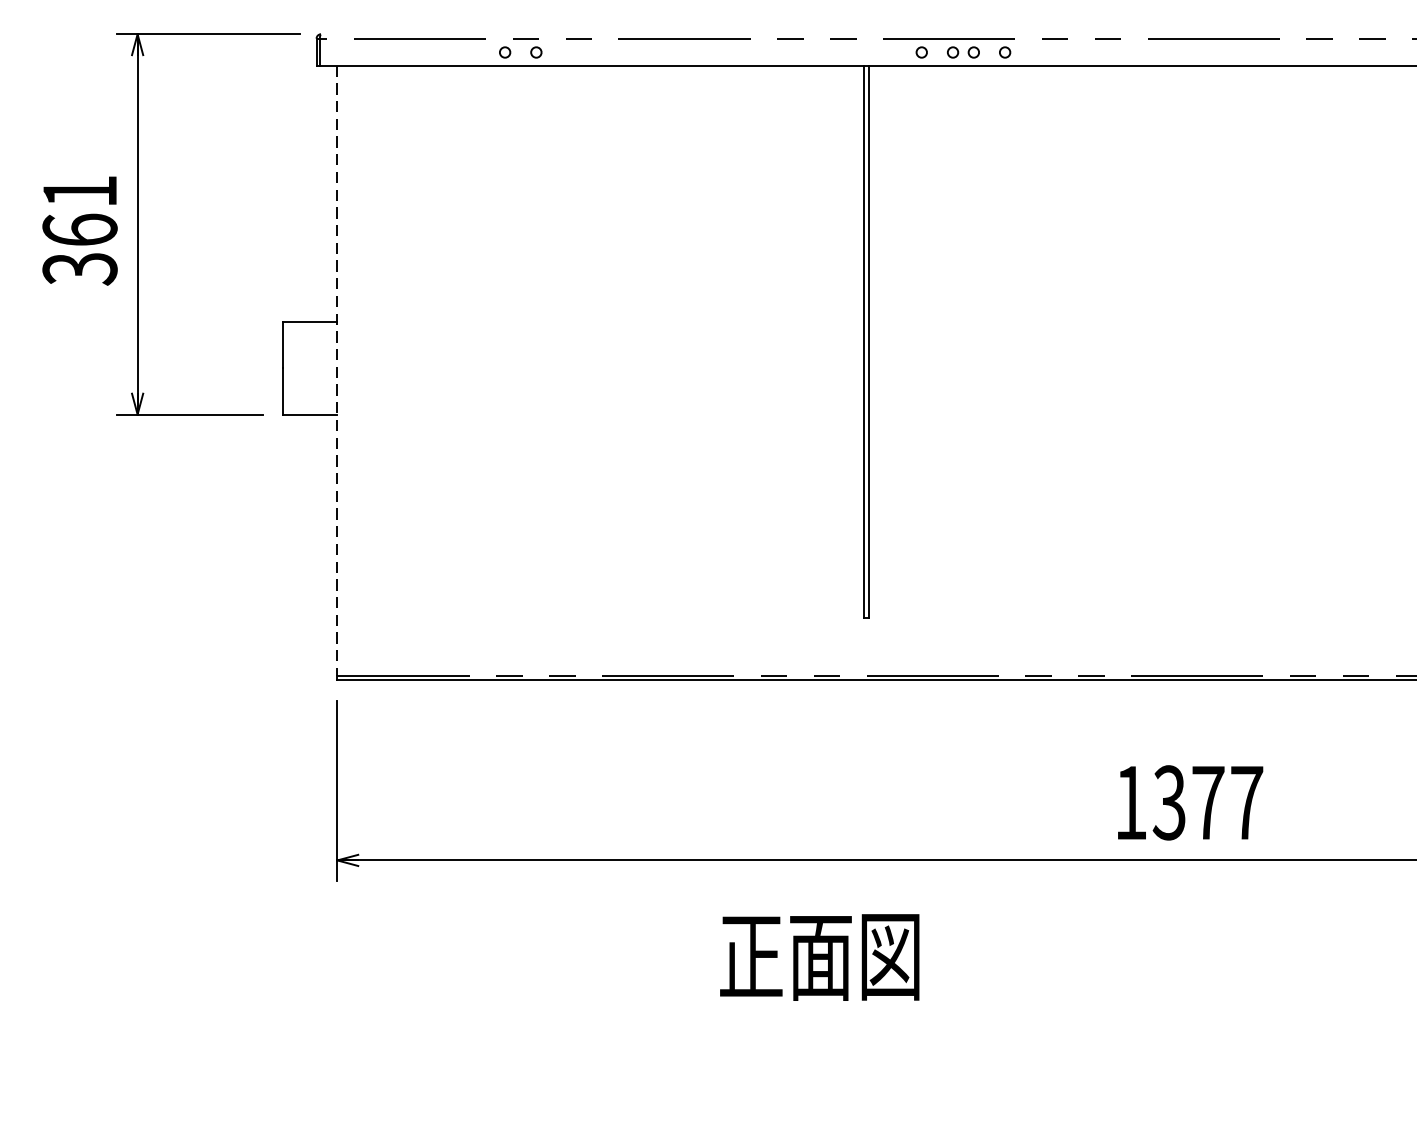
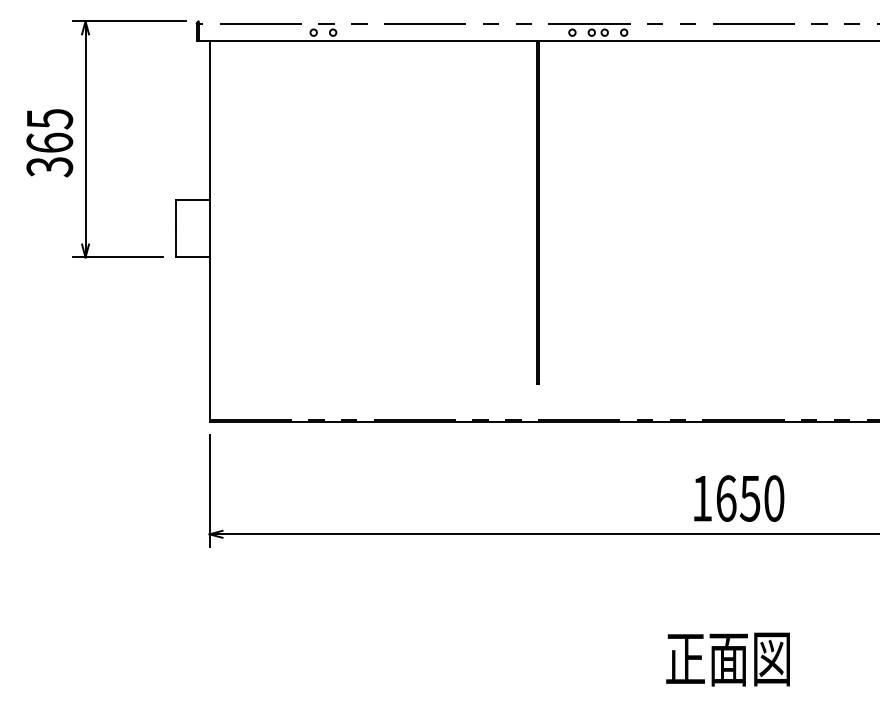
text: (81, 192) -> (50, 119), 361 -> 365
line: (337, 371) -> (209, 230), dashed -> solid
text: (1206, 802) -> (749, 498), 1377 -> 1650
text: (818, 957) -> (727, 659), moved

